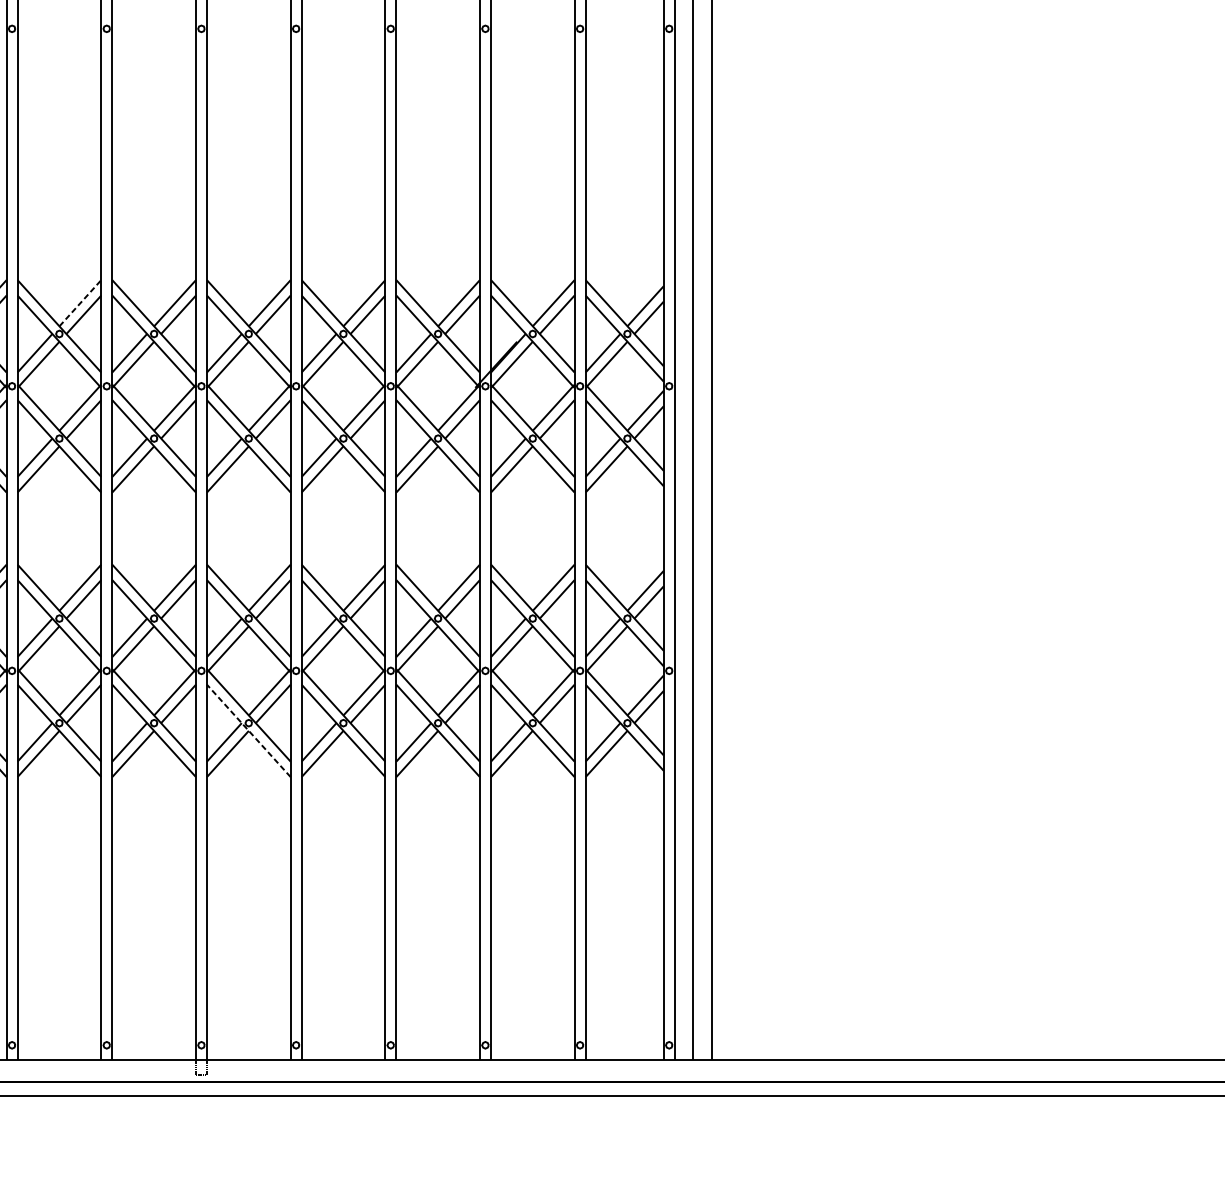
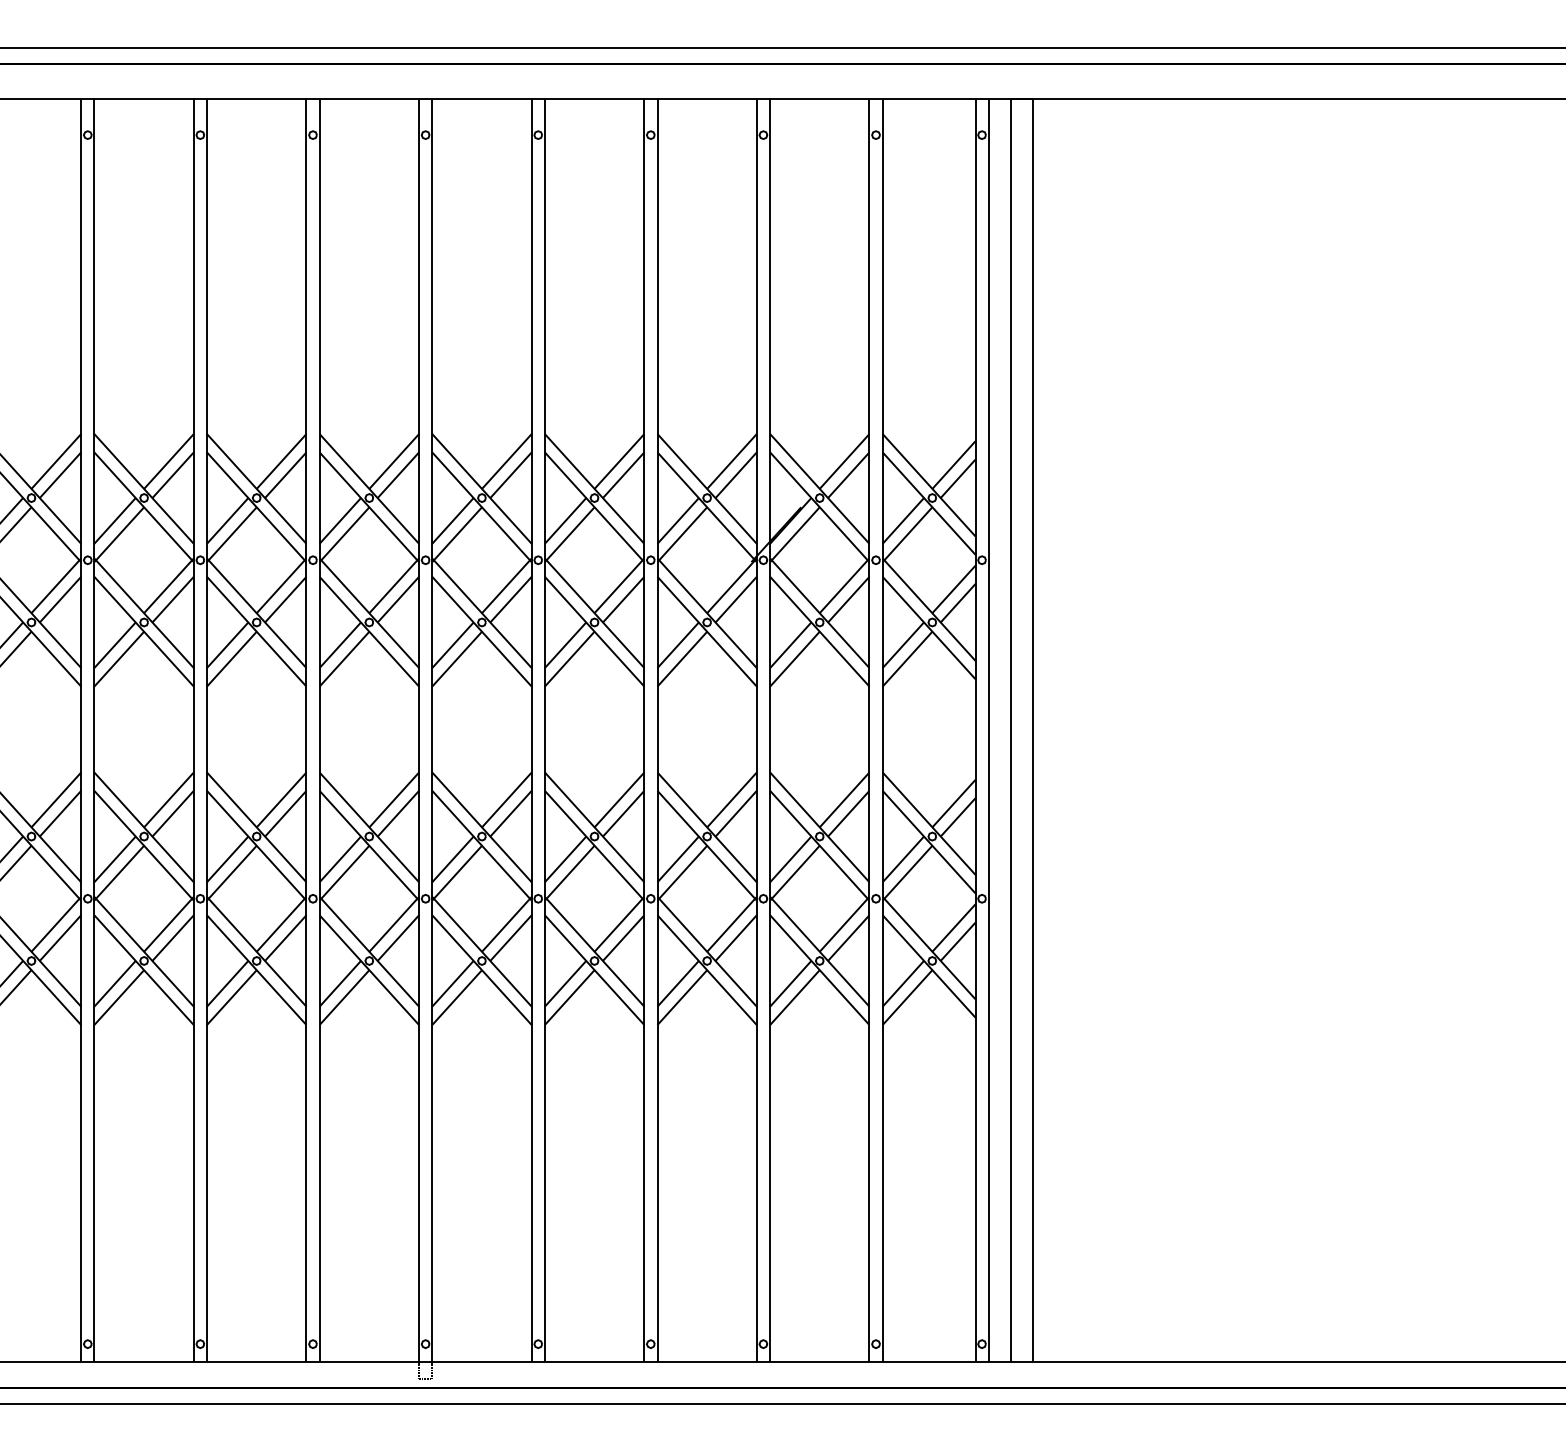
line: (80, 303) -> (281, 461), dashed -> solid
line: (248, 730) -> (481, 969), dashed -> solid

